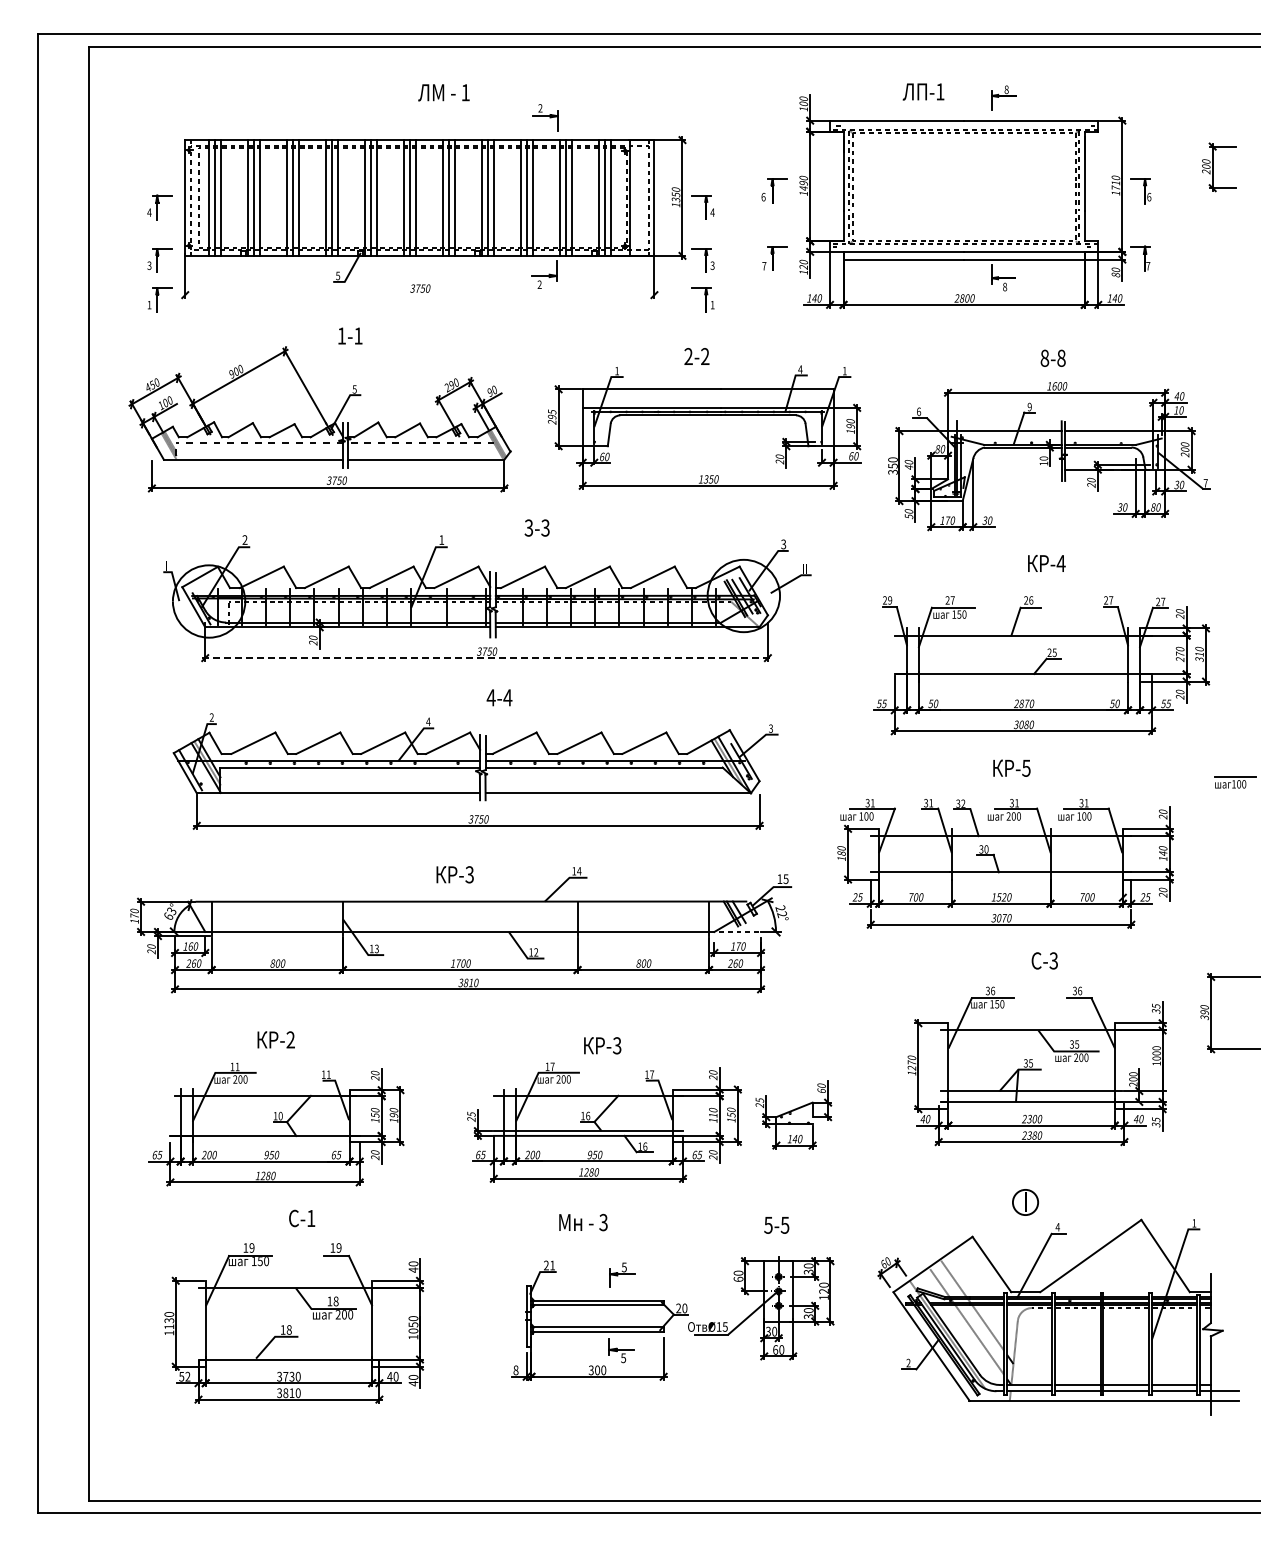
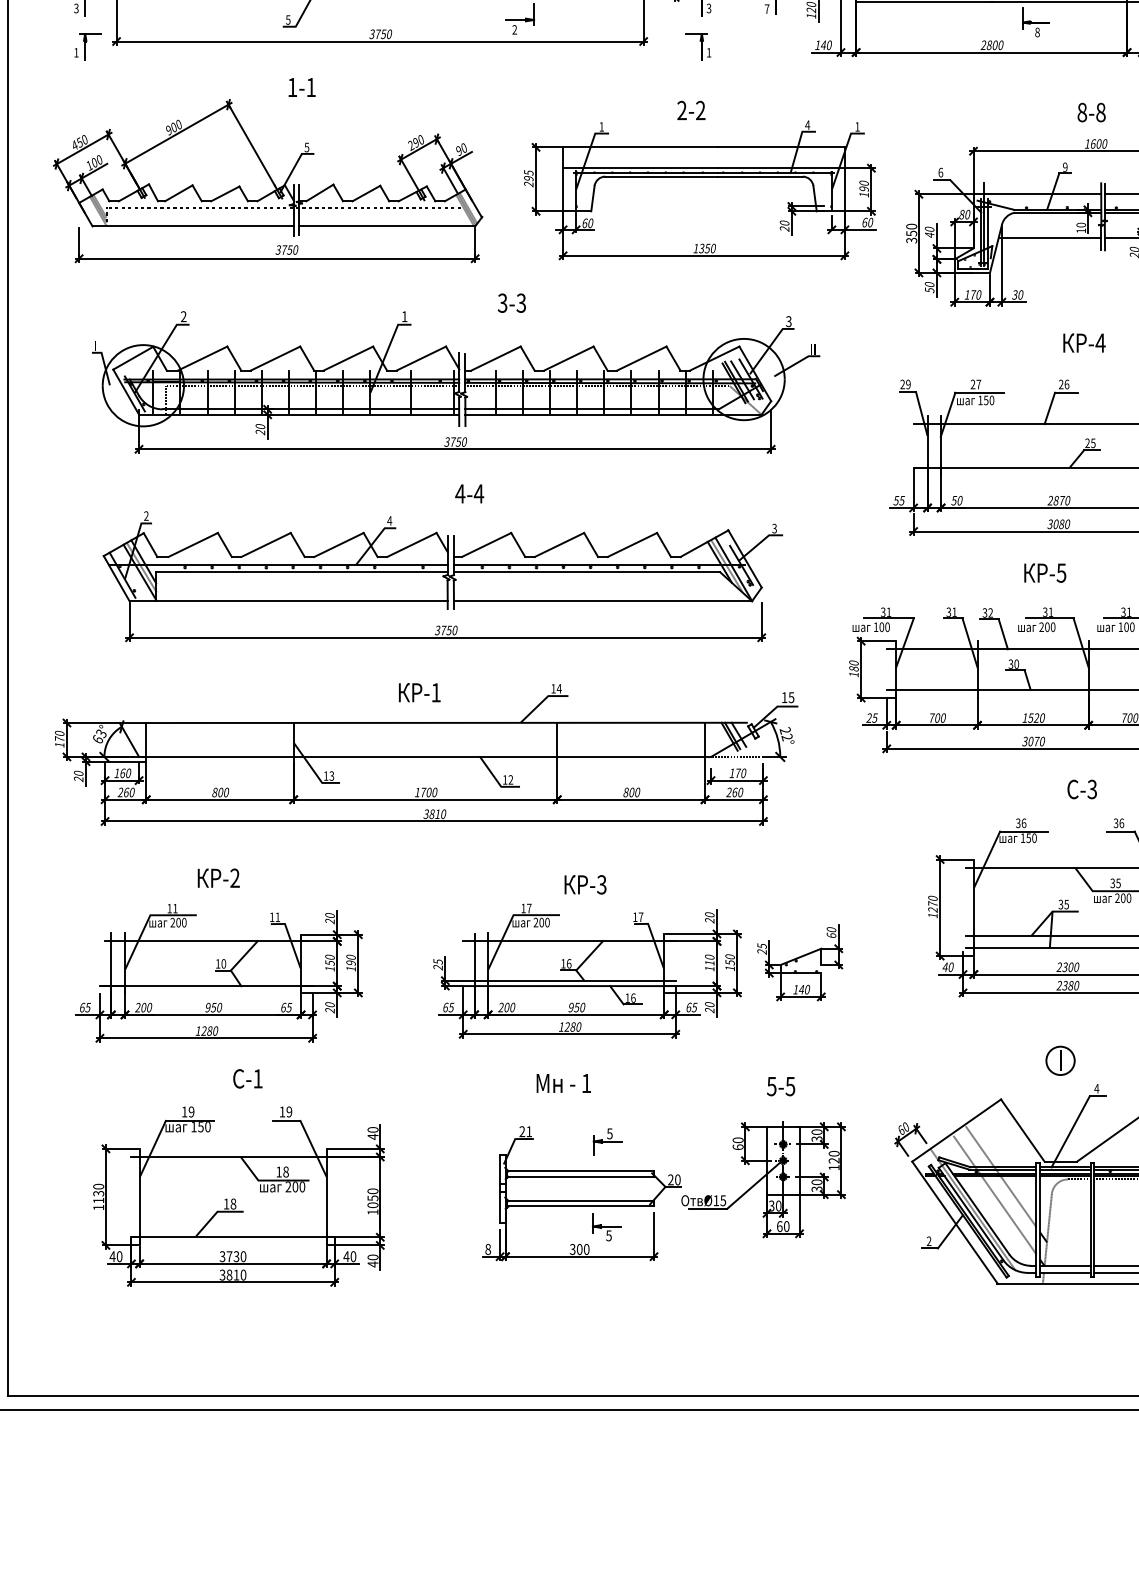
line: (419, 295) -> (379, 41), added
line: (1015, 469) -> (1049, 237), added
line: (487, 658) -> (456, 449), dashed -> solid
text: (469, 874) -> (435, 692), -3 -> -1
text: (603, 1222) -> (586, 1083), 3 -> 1
text: (184, 1376) -> (115, 1256), 52 -> 40

